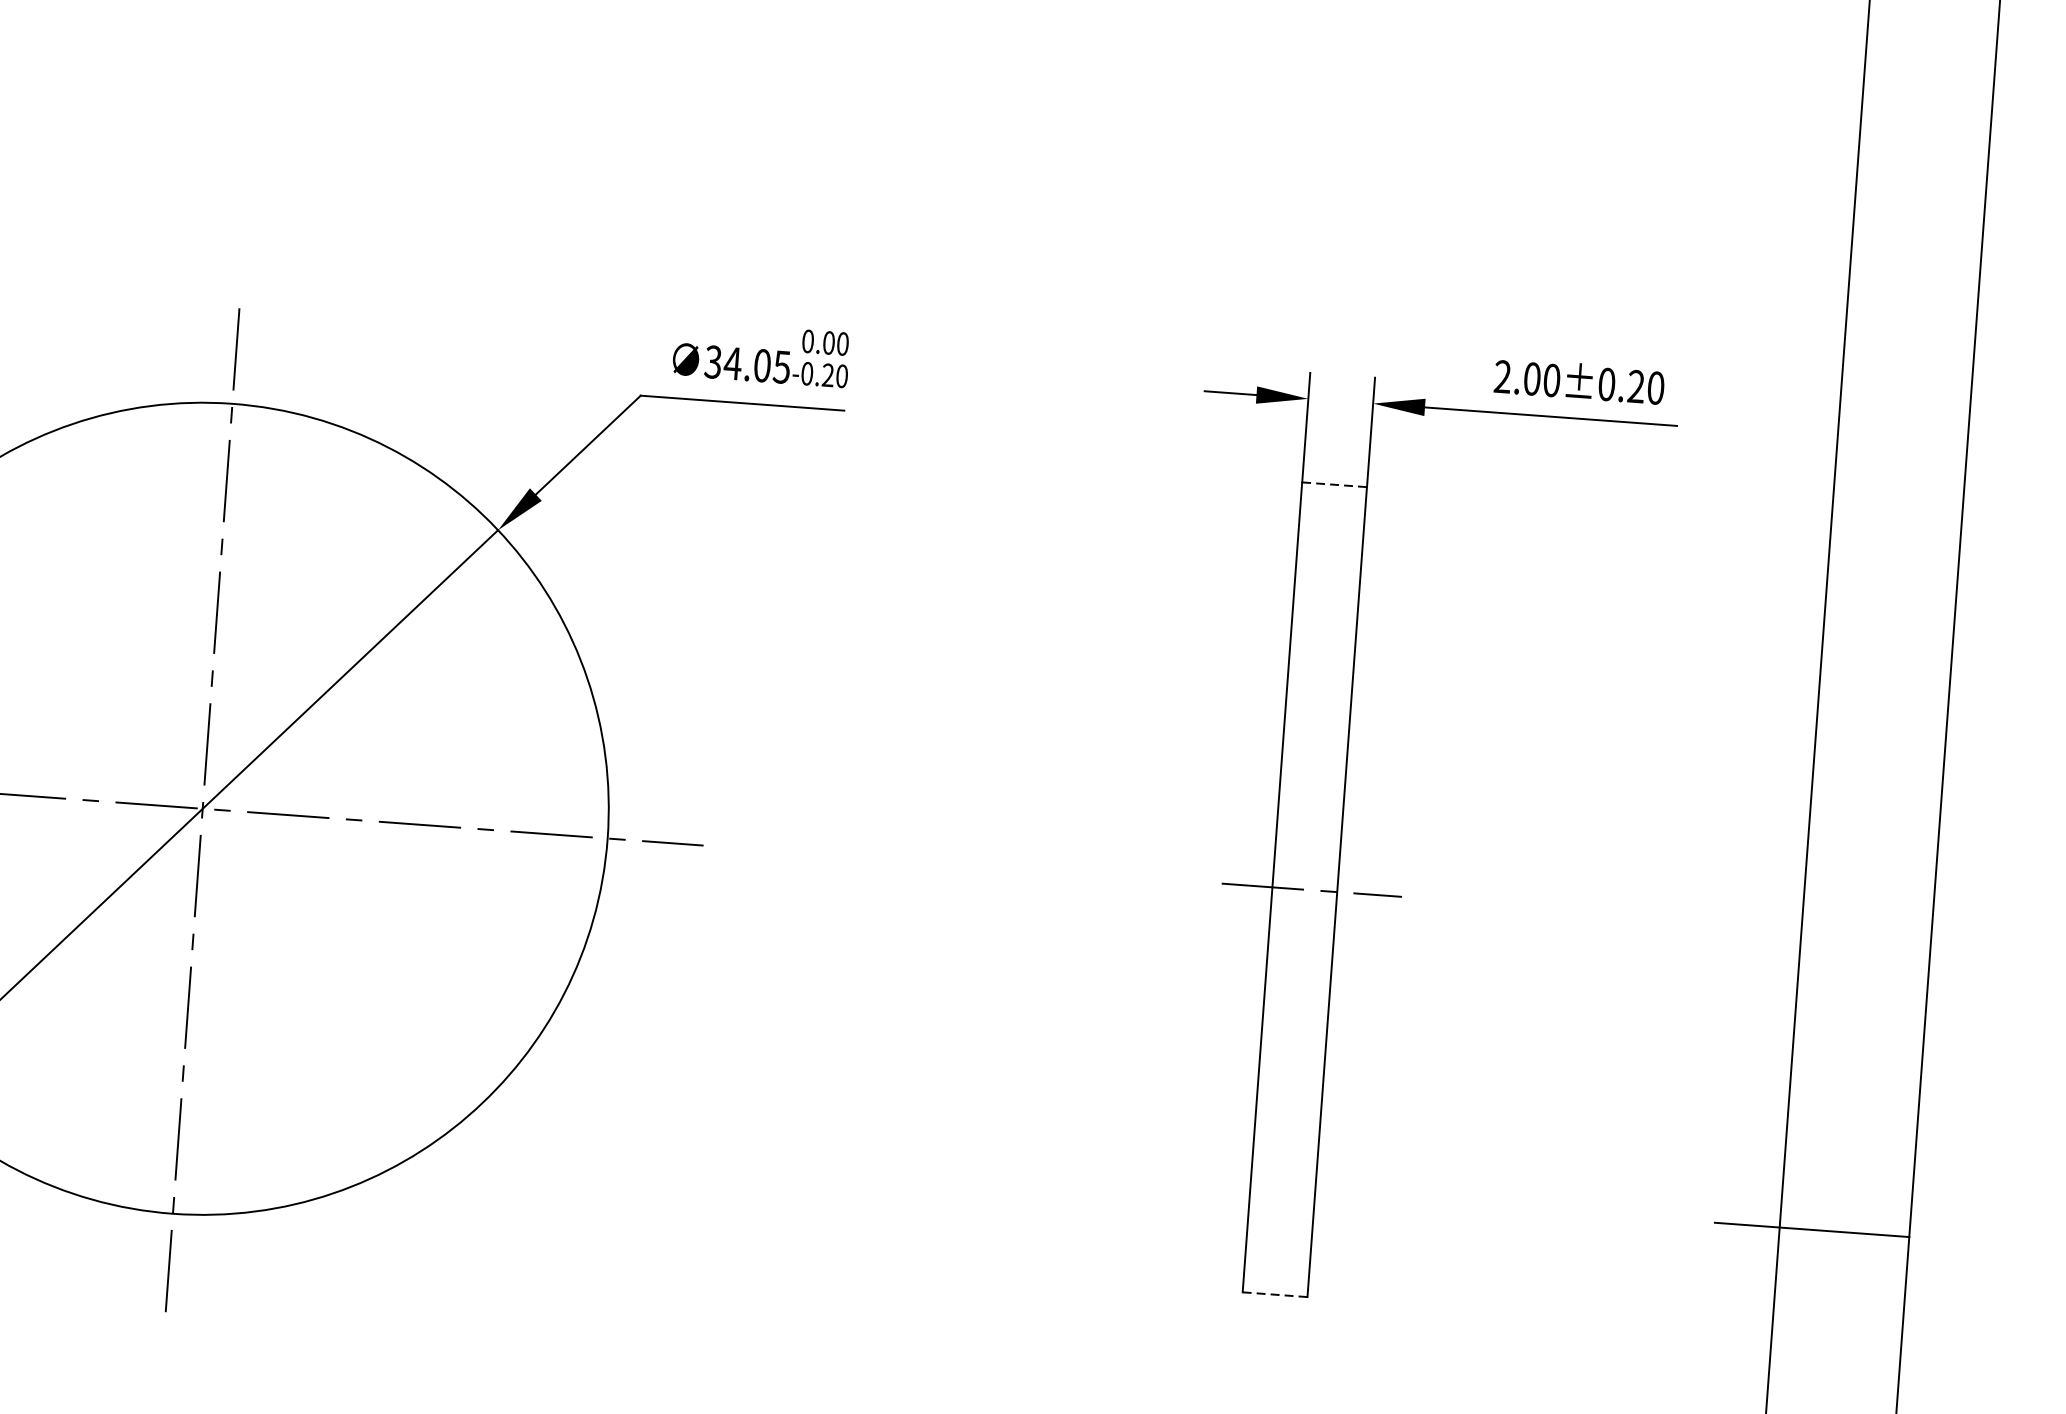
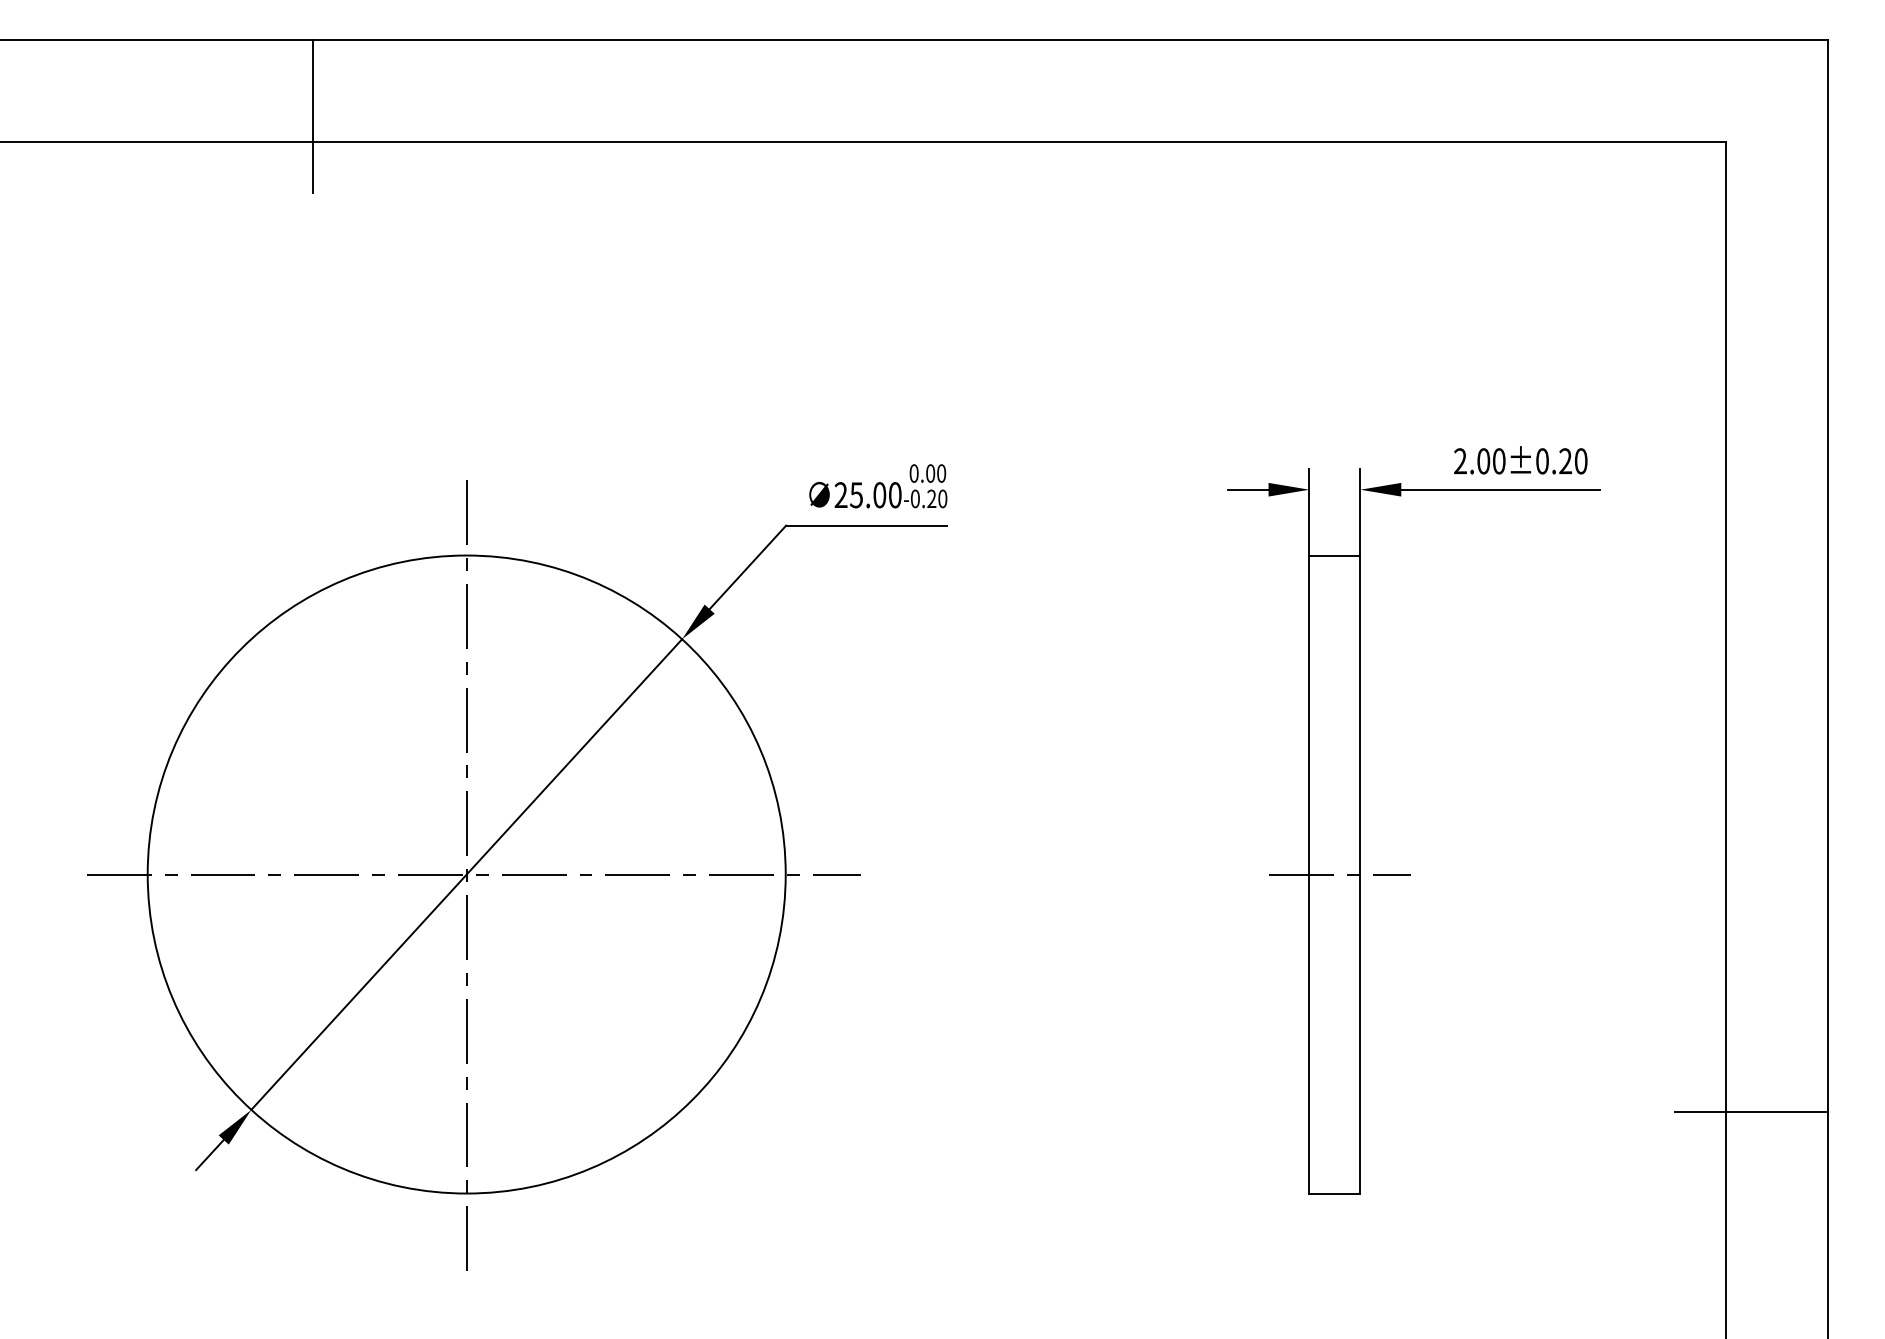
text: (746, 364) -> (867, 495), 34.05 -> 25.00
line: (1334, 484) -> (1334, 555), dashed -> solid
line: (1274, 1294) -> (1334, 1193), dashed -> solid

